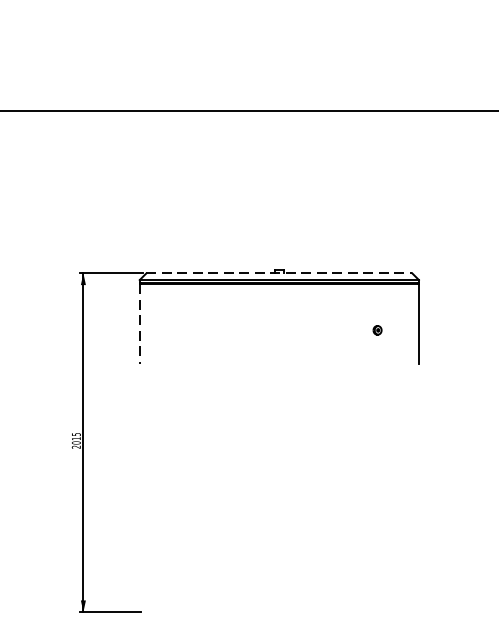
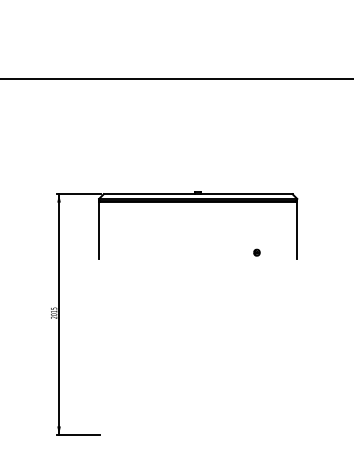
line: (279, 273) -> (198, 194), dashed -> solid
line: (140, 324) -> (99, 230), dashed -> solid
part: (376, 330) -> (256, 252), moved

